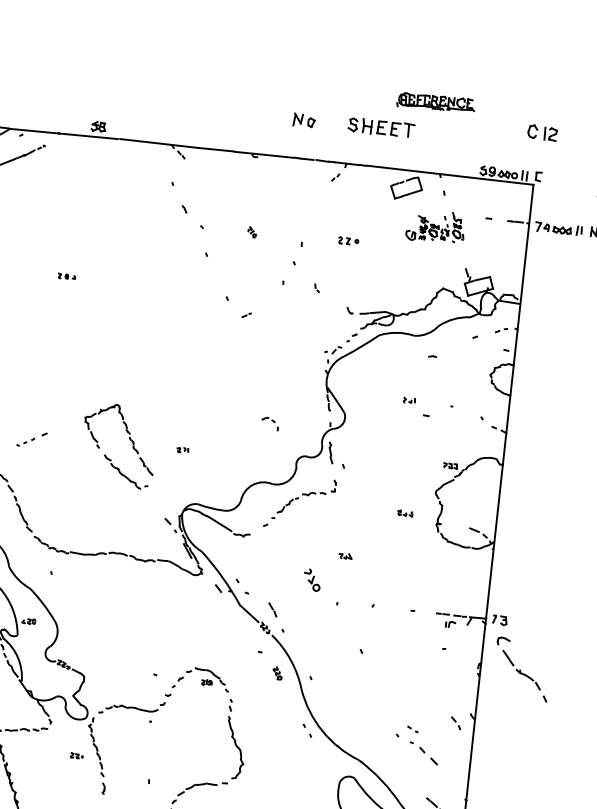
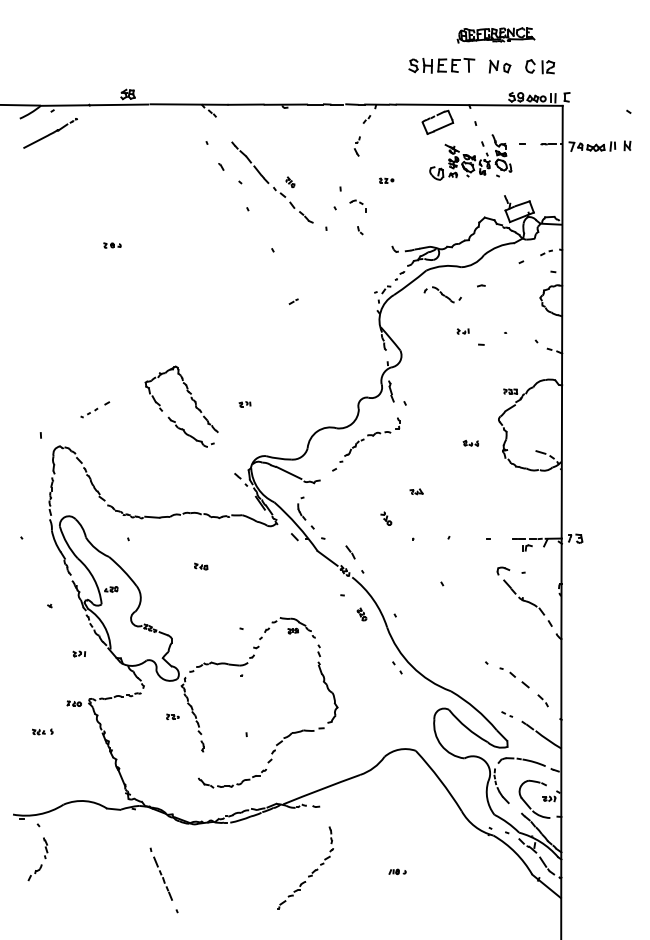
part: (435, 102) -> (495, 35), moved
part: (303, 120) -> (499, 66), moved
part: (381, 127) -> (441, 65), moved
part: (542, 132) -> (540, 66), moved
part: (323, 203) -> (357, 146), added
part: (435, 226) -> (470, 157), size x1.43
part: (234, 230) -> (272, 182), added
part: (348, 240) -> (386, 180), size x0.71
part: (246, 315) -> (293, 301), moved
part: (392, 361) -> (442, 294), added
part: (269, 423) -> (357, 205), moved
part: (228, 560) -> (301, 508), added
part: (312, 579) -> (386, 518), size x0.62
part: (121, 608) -> (201, 566), added
part: (522, 669) -> (524, 596), moved
part: (455, 722) -> (542, 700), moved
part: (413, 729) -> (507, 714), moved

